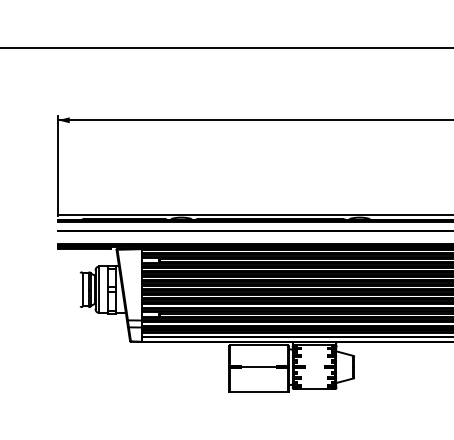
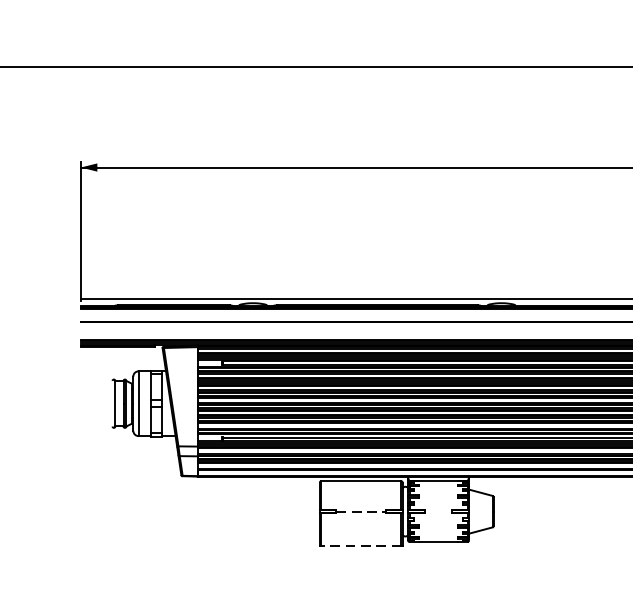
line: (259, 367) -> (361, 512), solid -> dashed
line: (259, 391) -> (361, 545), solid -> dashed

